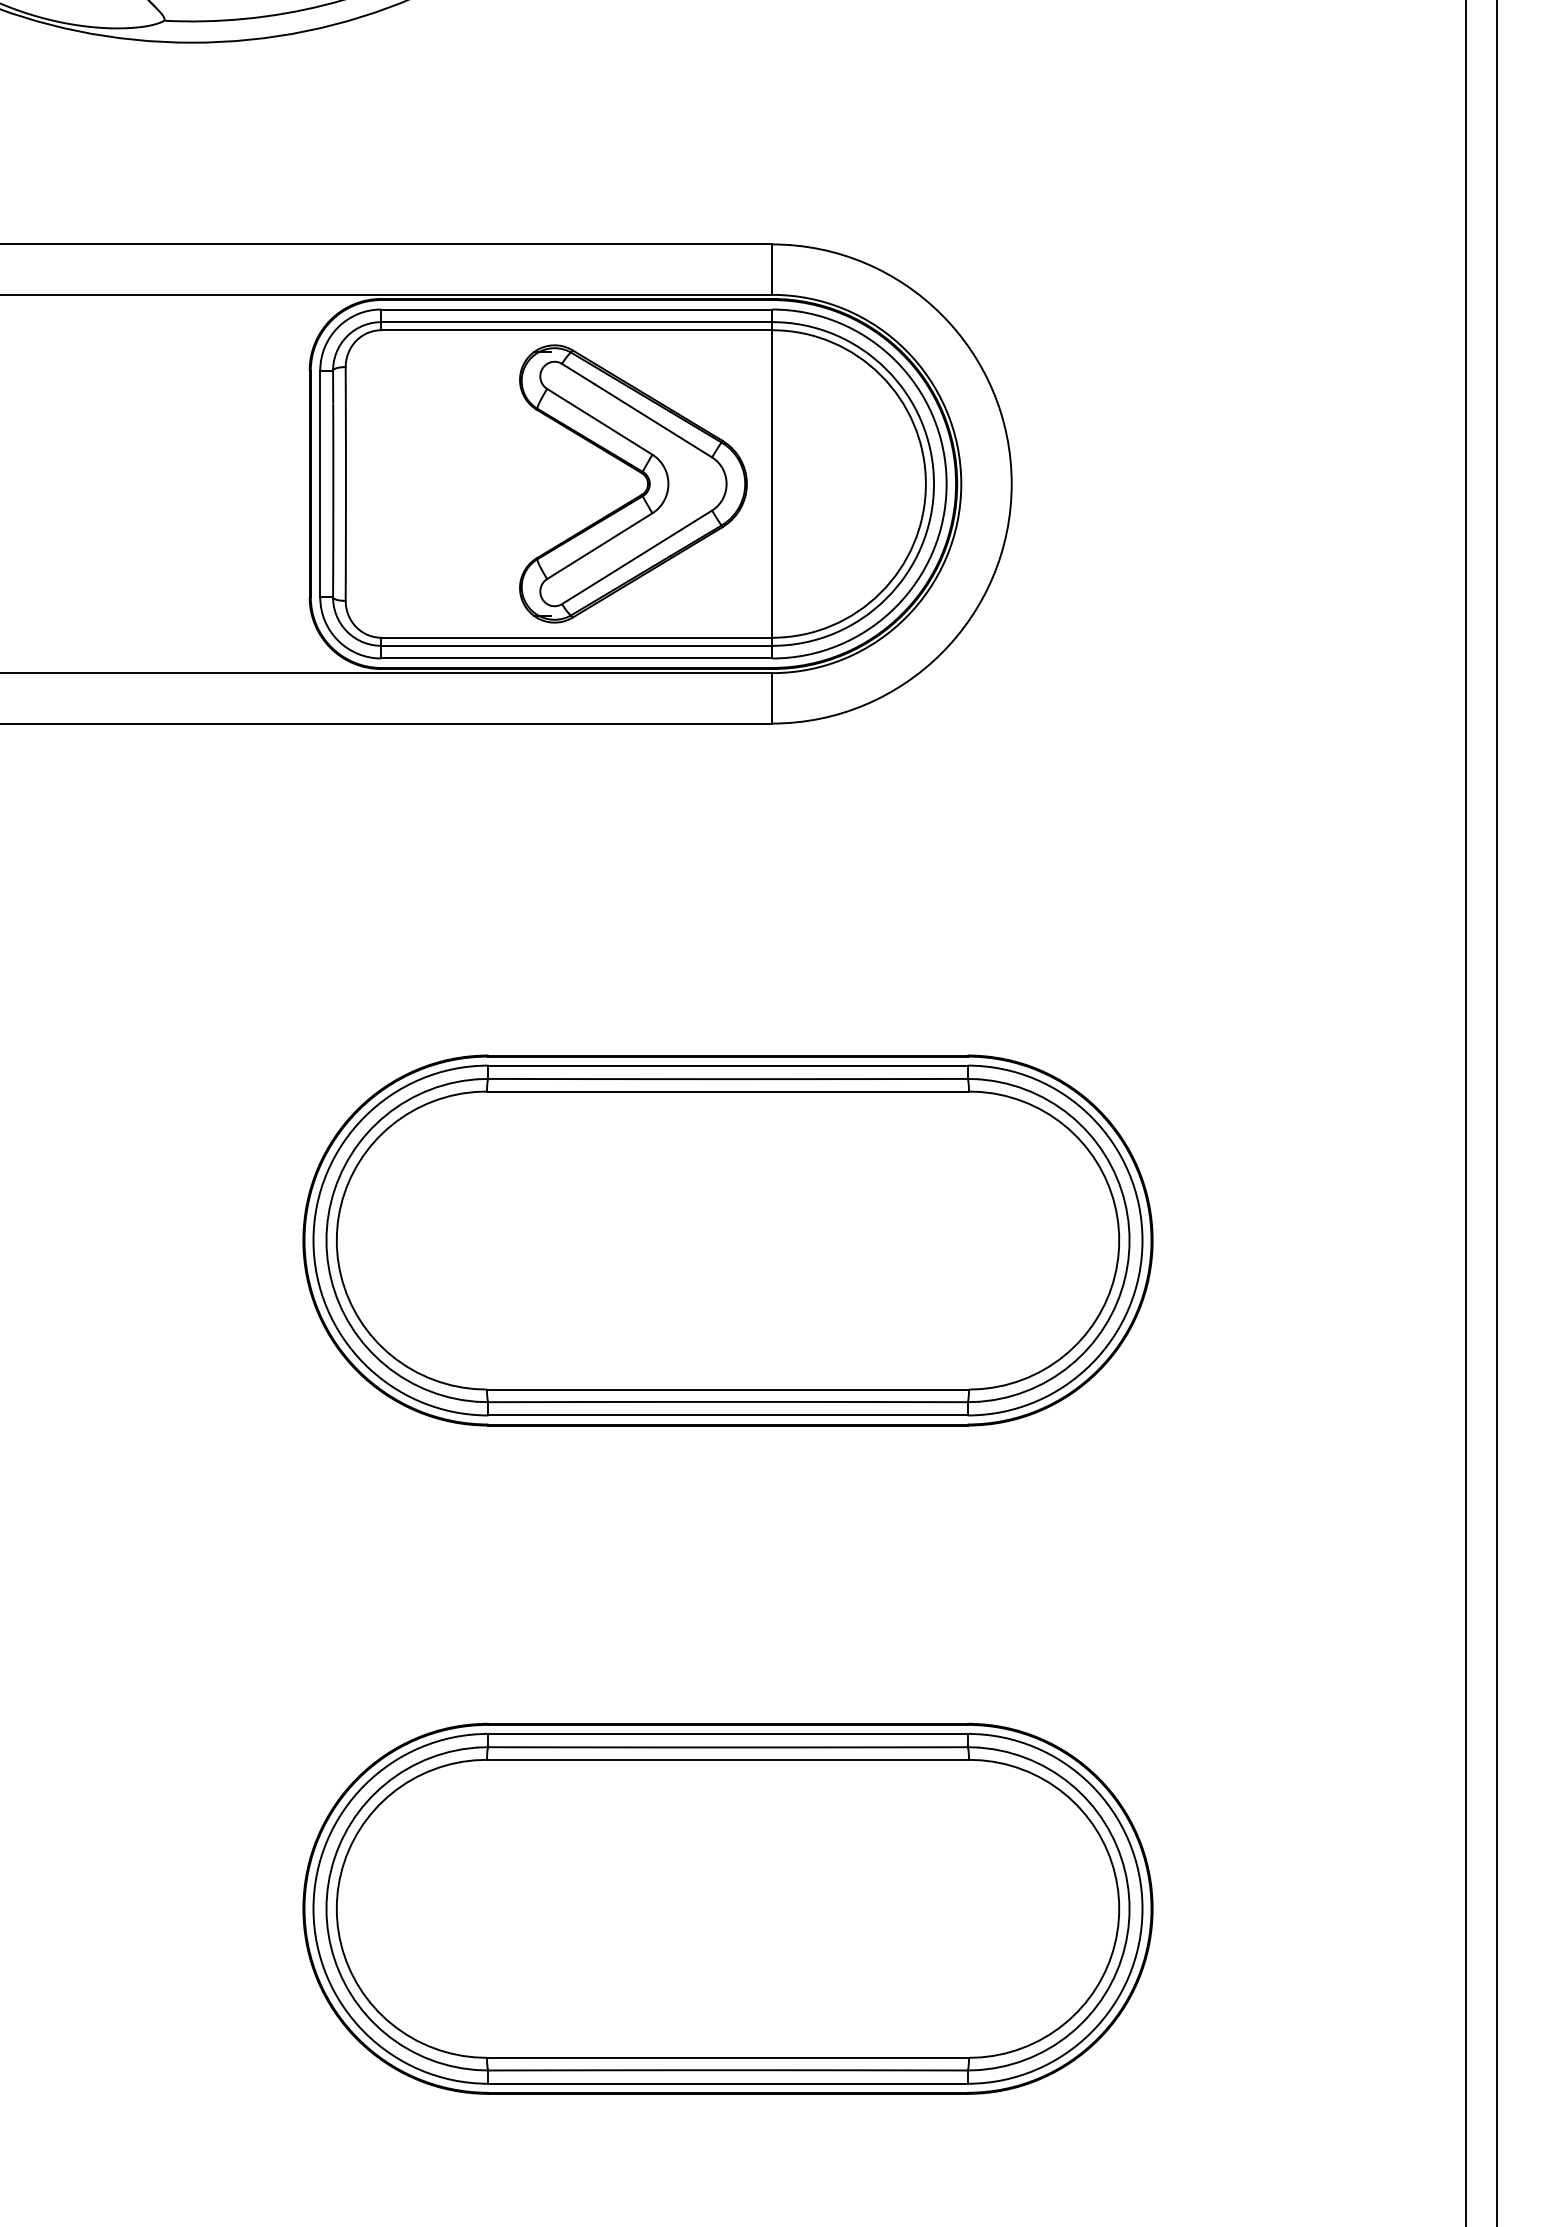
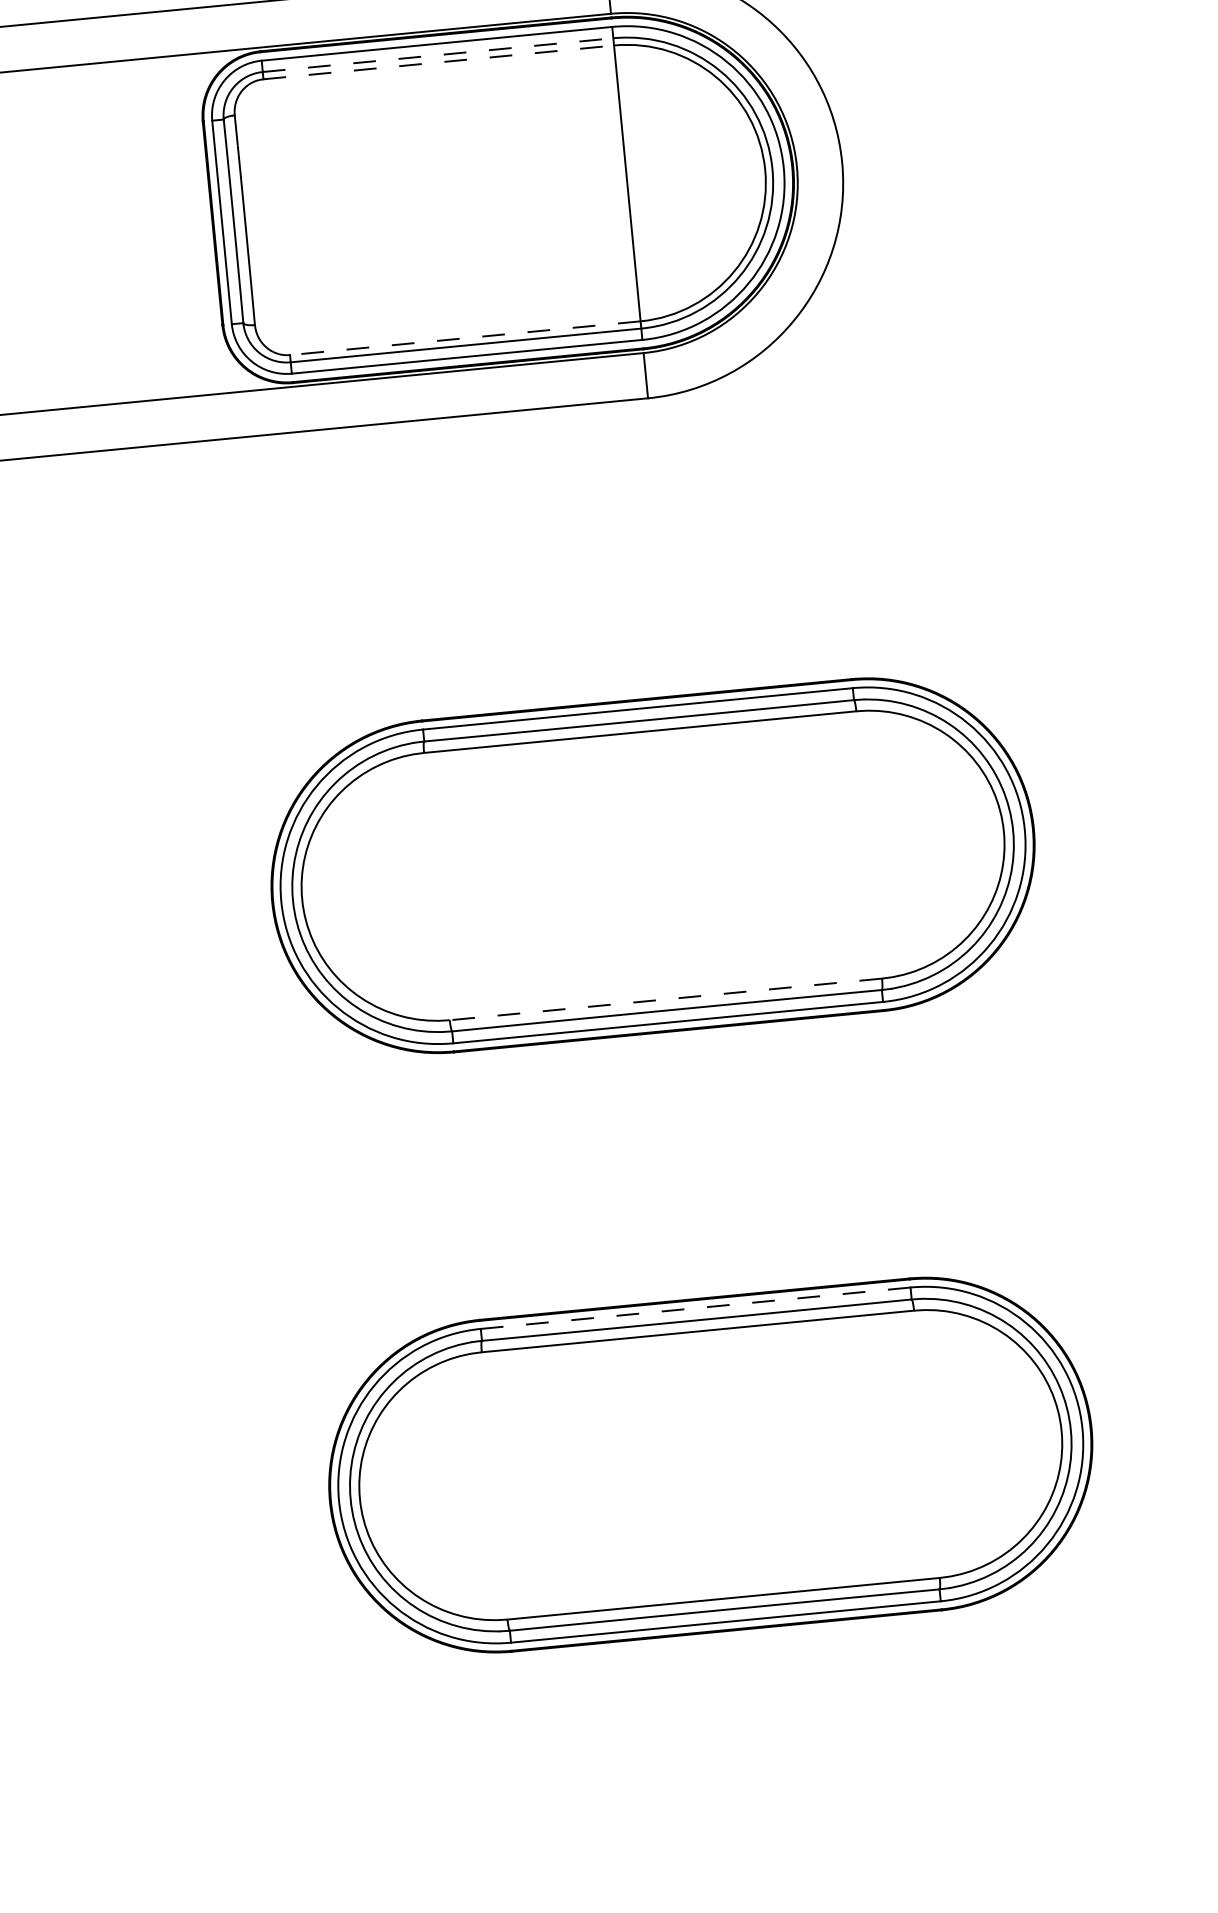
line: (577, 322) -> (438, 55), solid -> dashed
line: (577, 330) -> (439, 62), solid -> dashed
part: (641, 474) -> (509, 186), removed
line: (576, 637) -> (465, 337), solid -> dashed
line: (728, 1389) -> (666, 999), solid -> dashed
line: (728, 1733) -> (696, 1307), solid -> dashed

